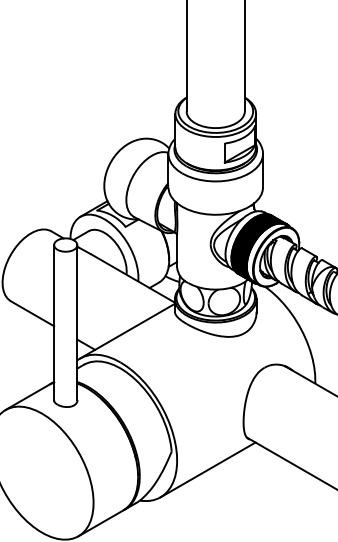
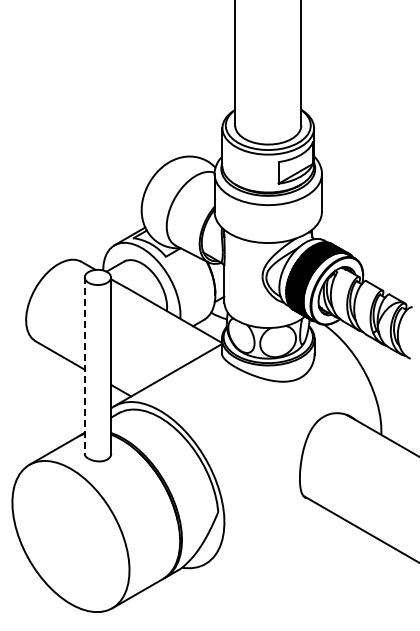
line: (53, 322) -> (84, 365), solid -> dashed
line: (208, 469) -> (259, 532), removed

